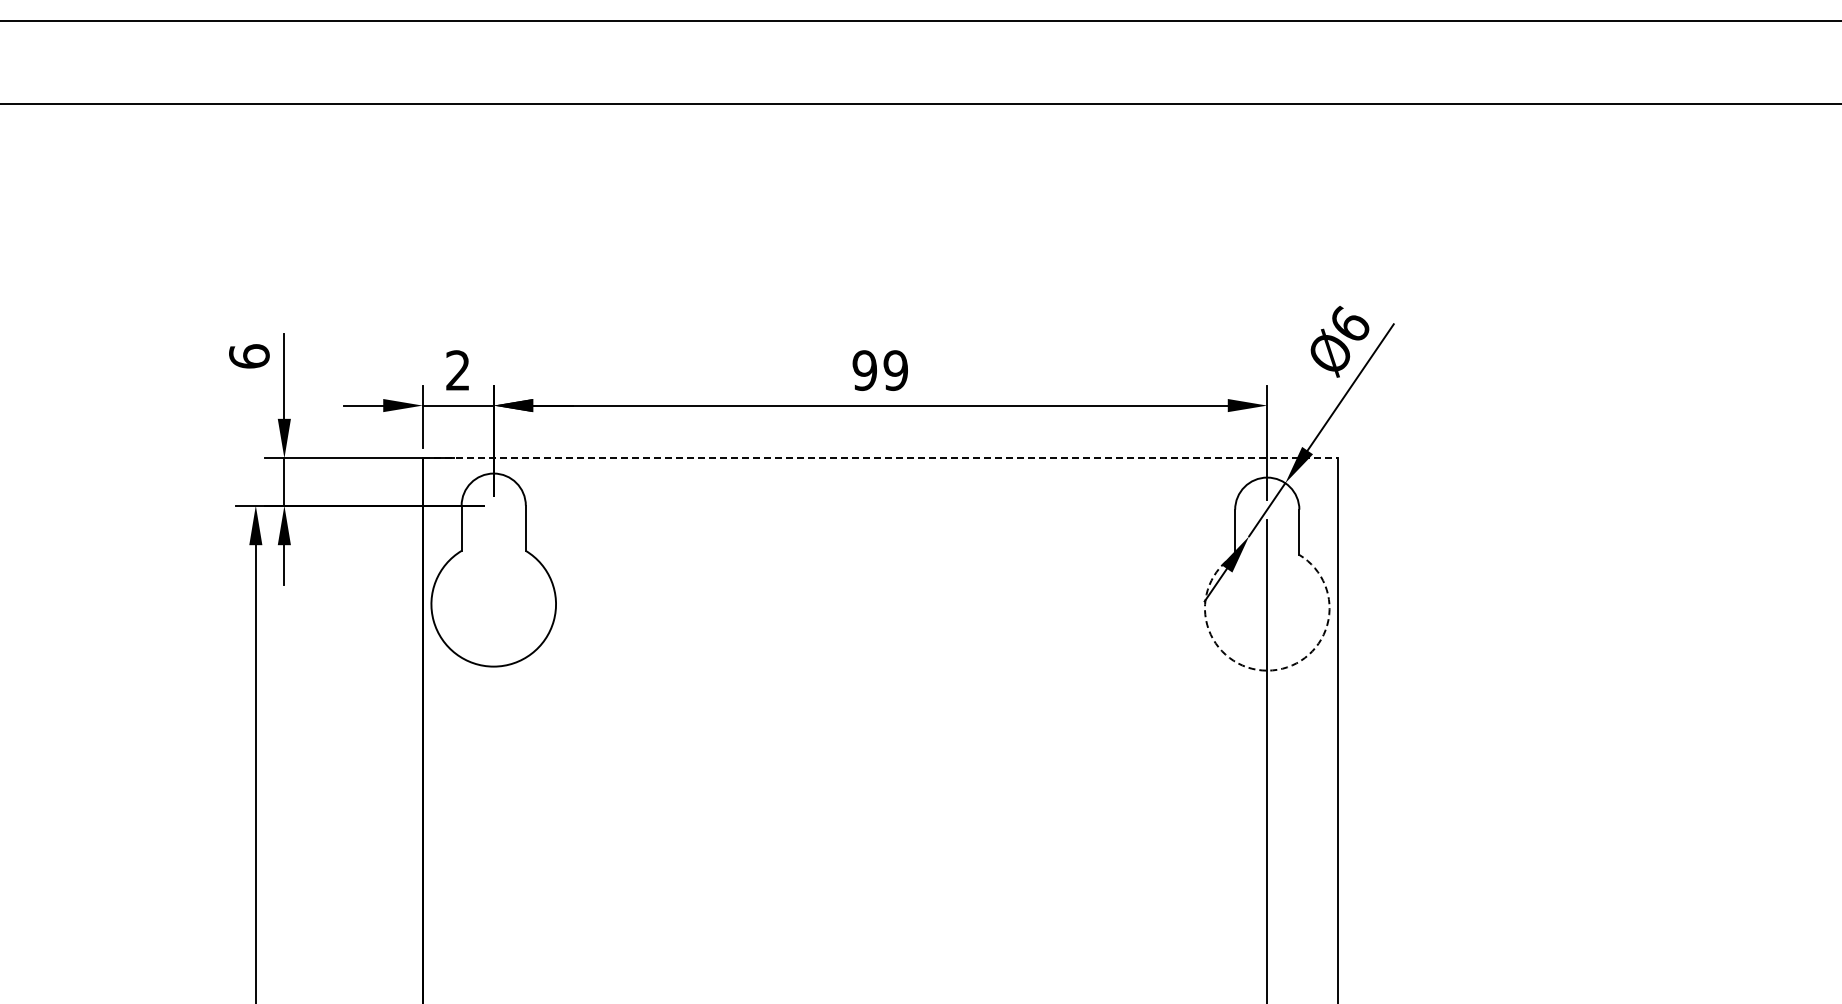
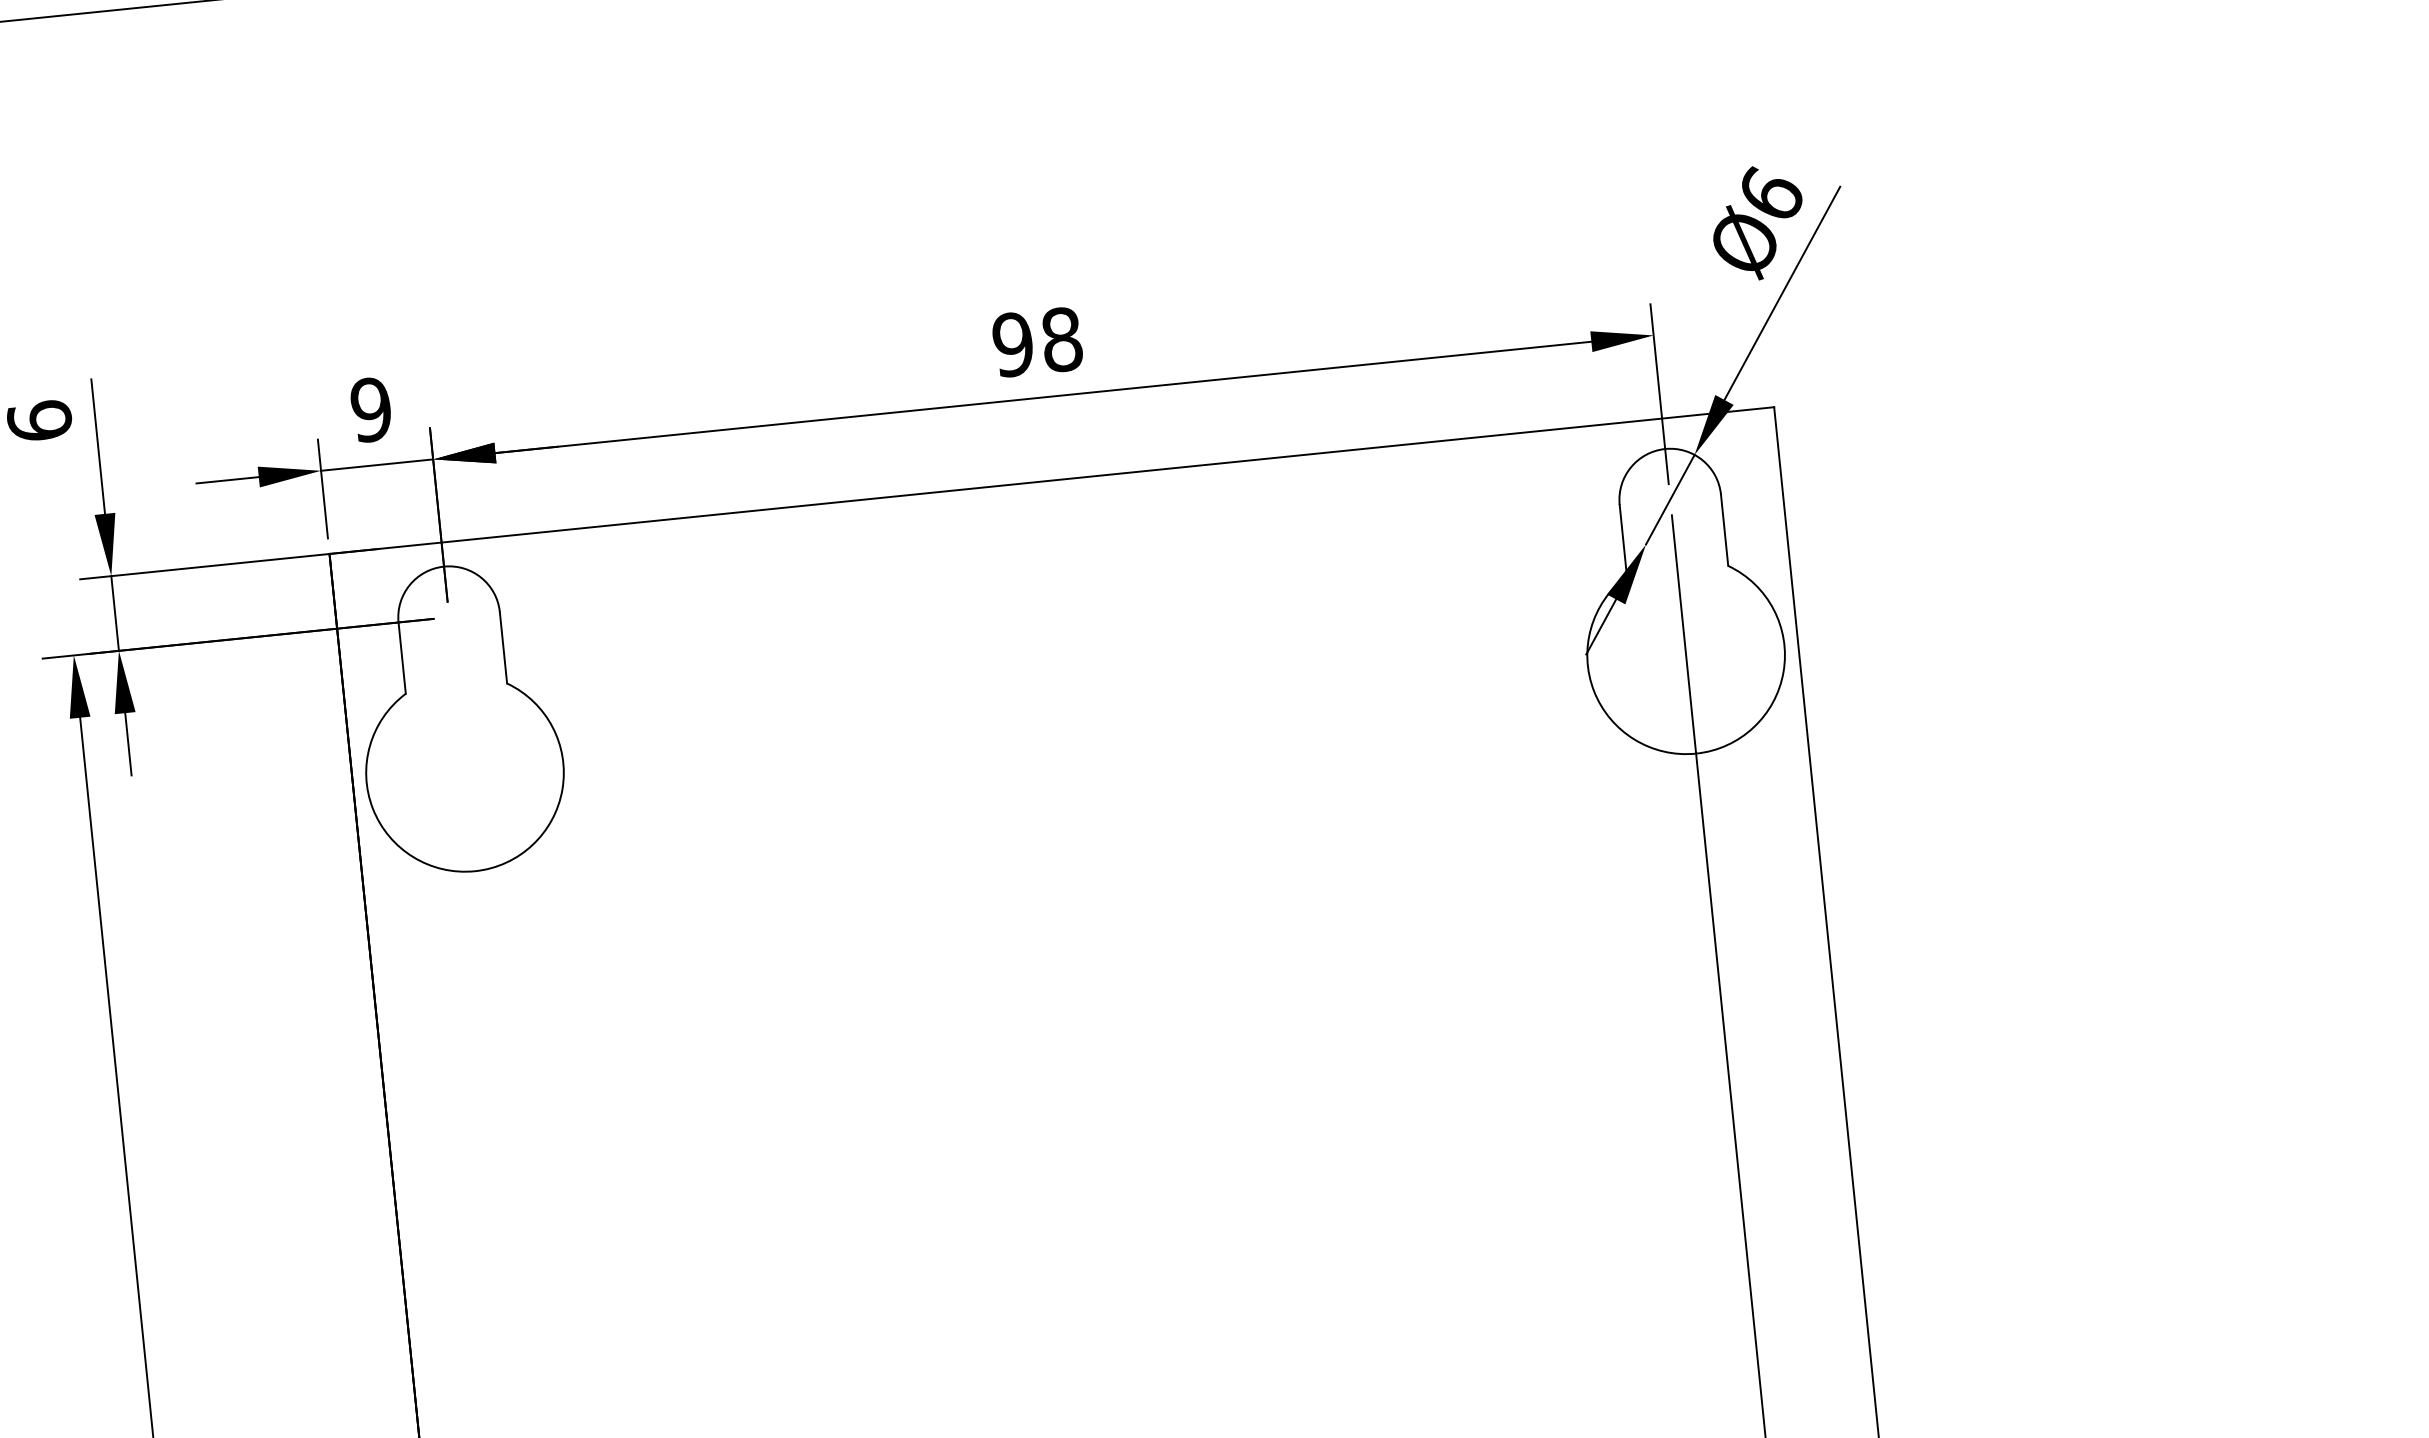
text: (457, 370) -> (370, 409), 2 -> 9
text: (895, 370) -> (1061, 339), 99 -> 98
line: (880, 458) -> (1051, 480), dashed -> solid
arc: (1267, 670) -> (1696, 753), dashed -> solid

